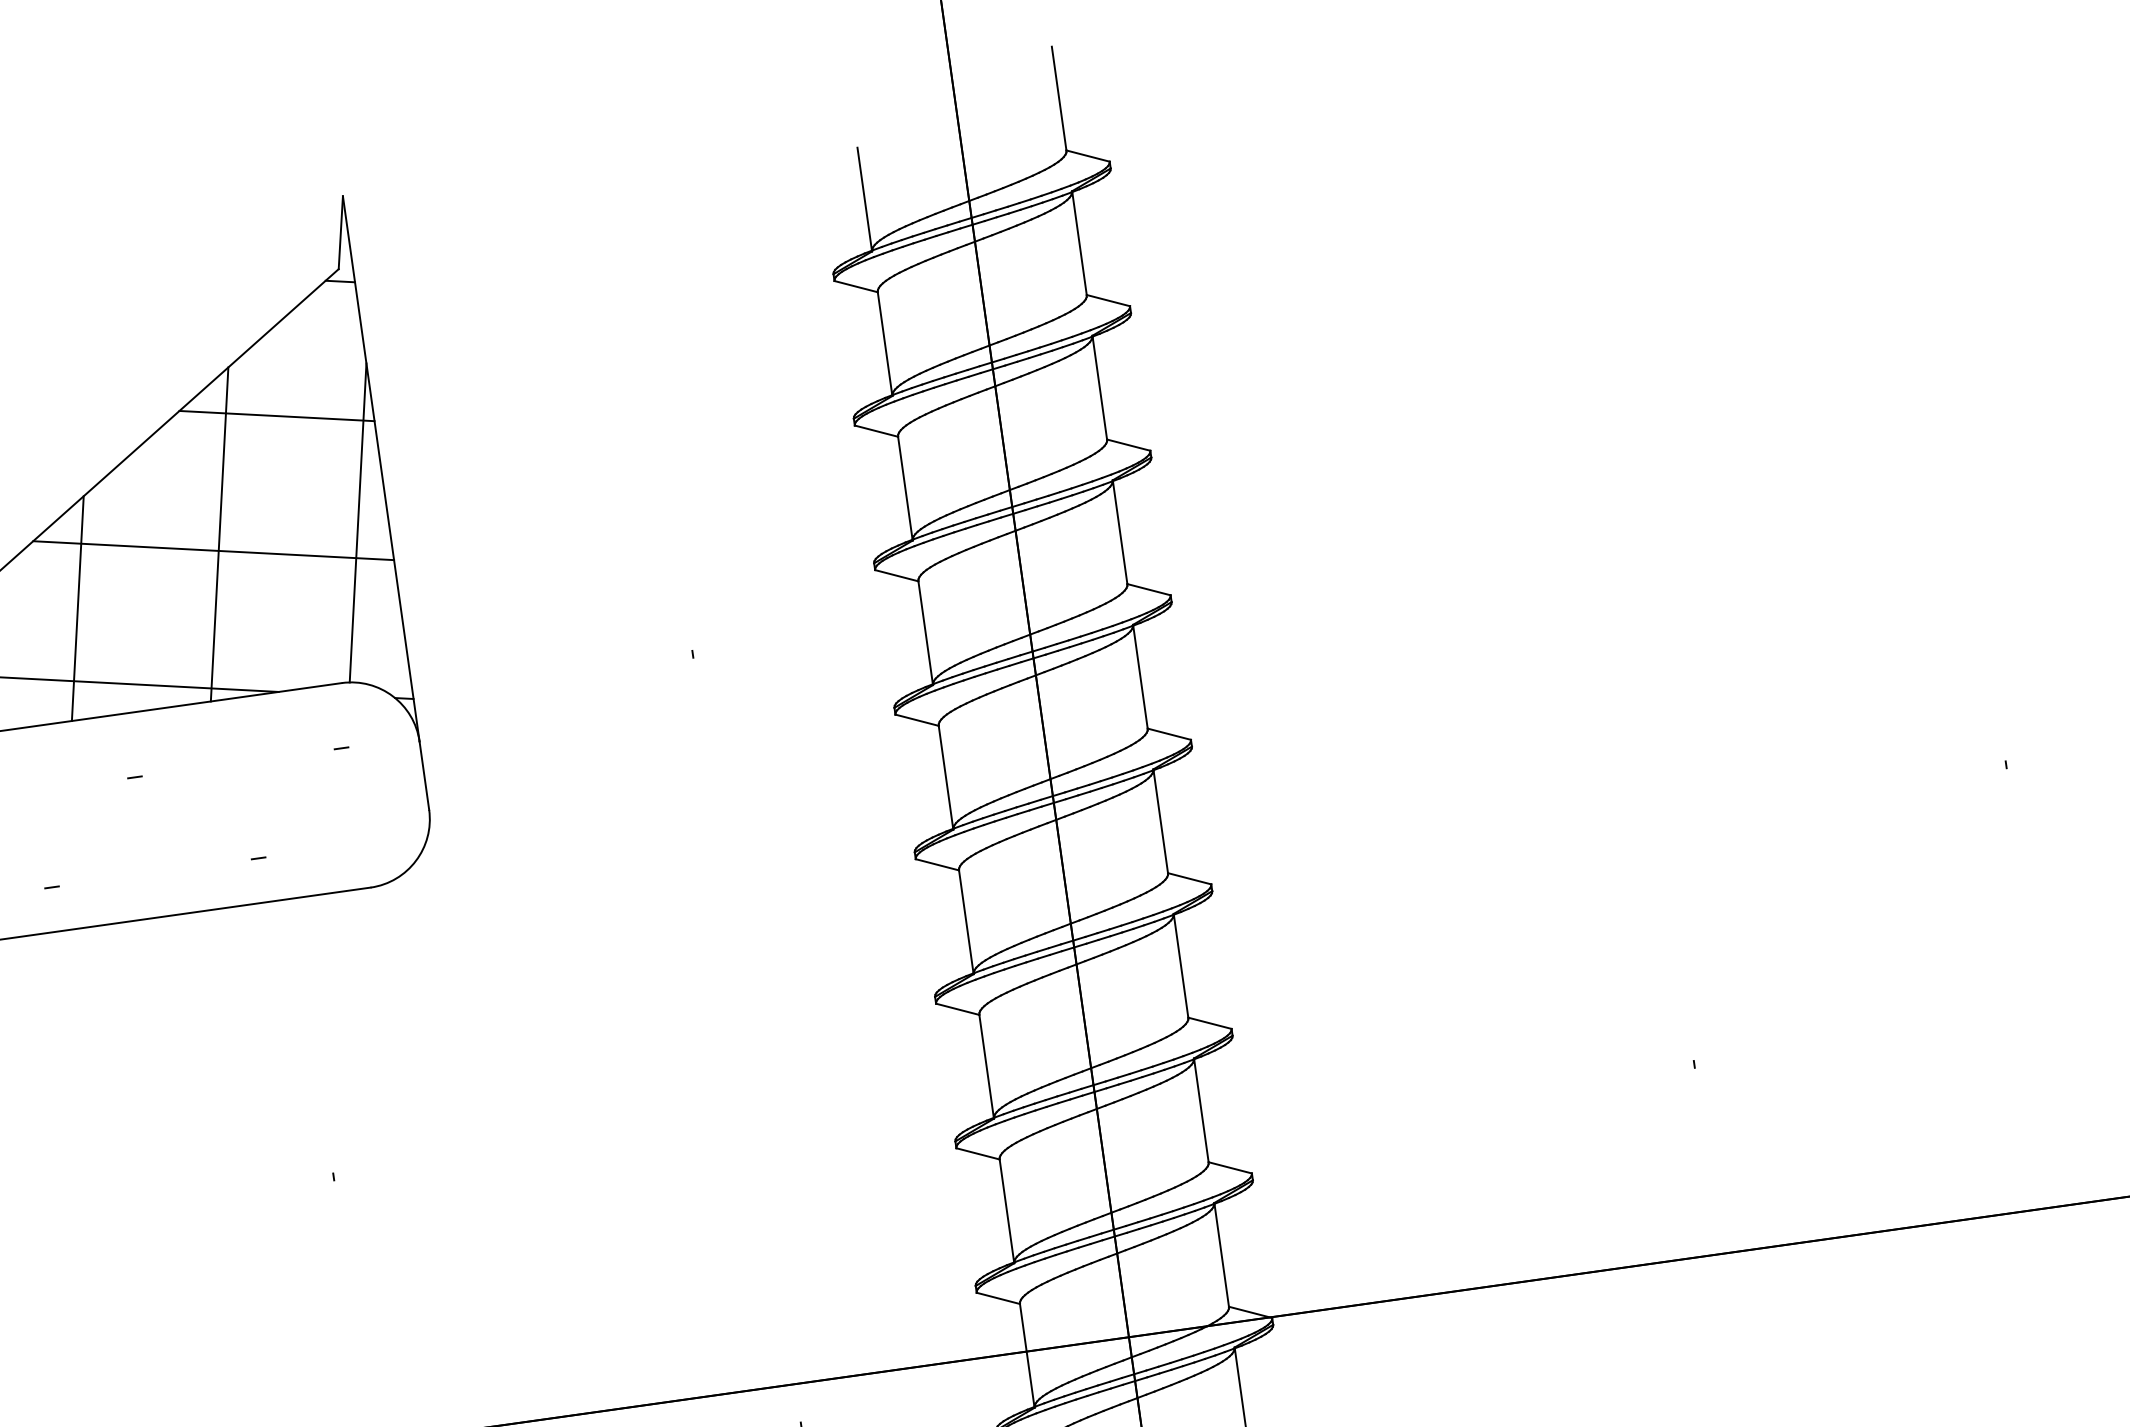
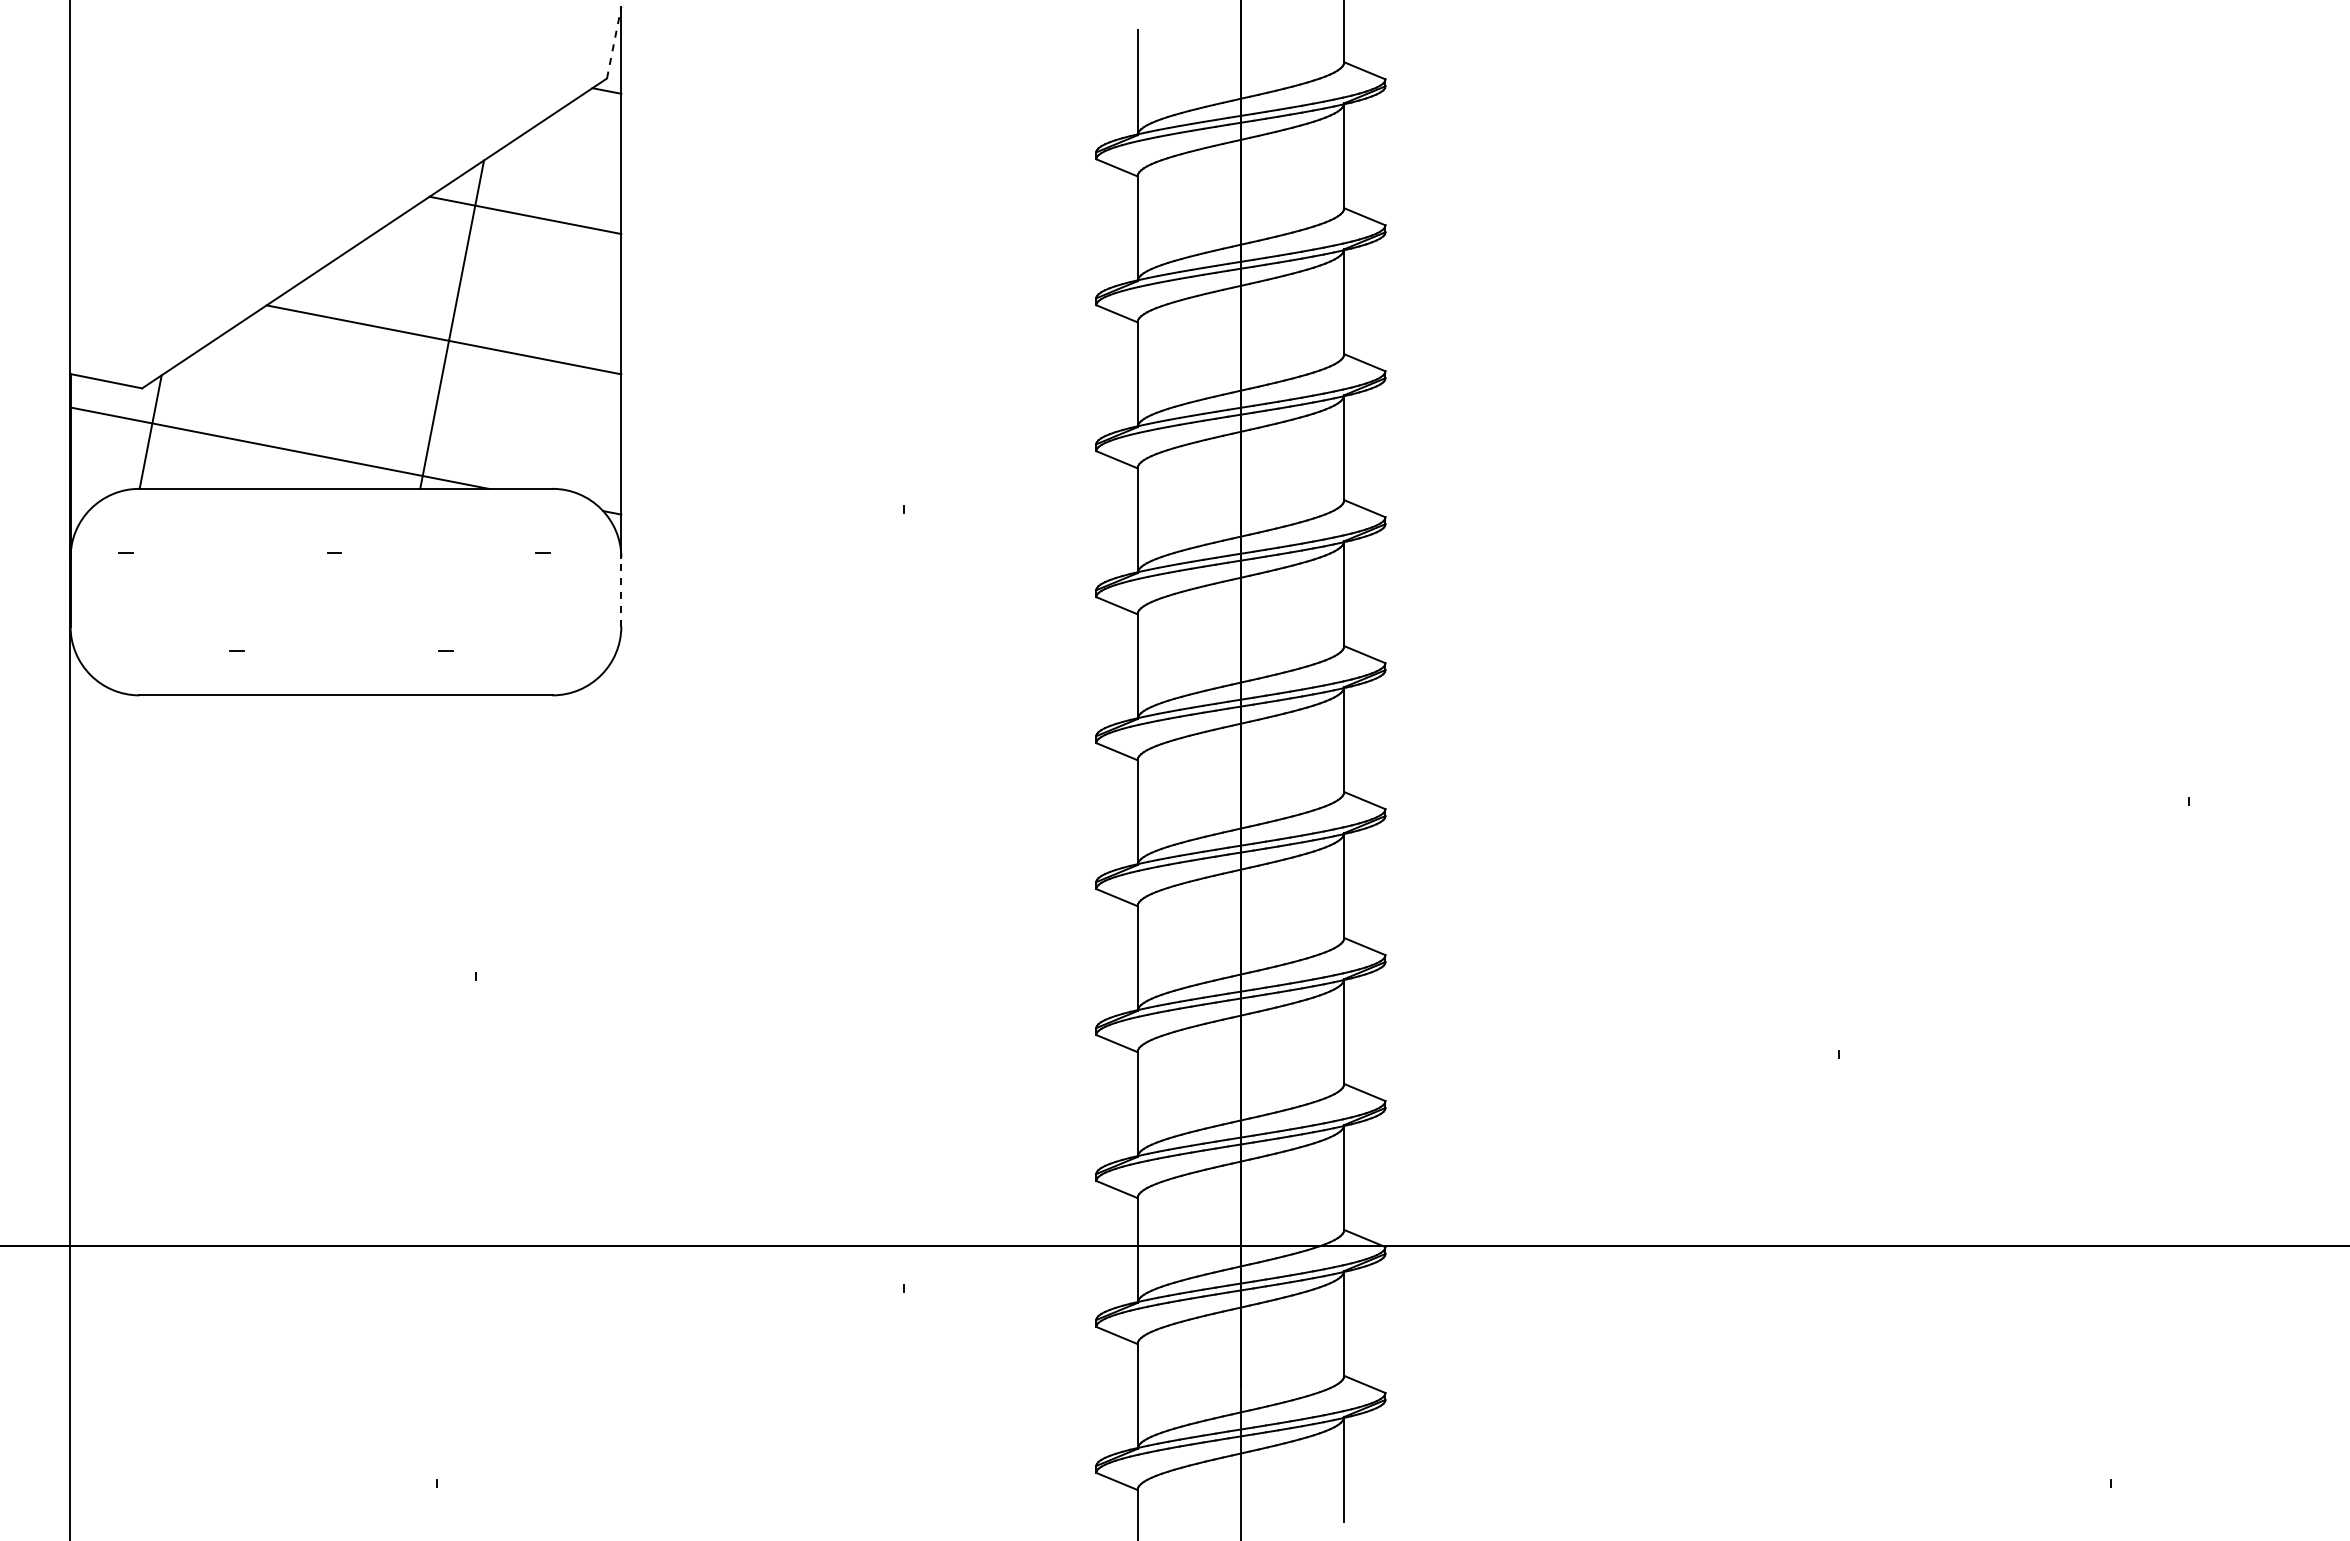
line: (341, 232) -> (614, 42), solid -> dashed
line: (357, 522) -> (590, 332), removed
line: (76, 607) -> (300, 377), removed
line: (424, 775) -> (621, 591), solid -> dashed

